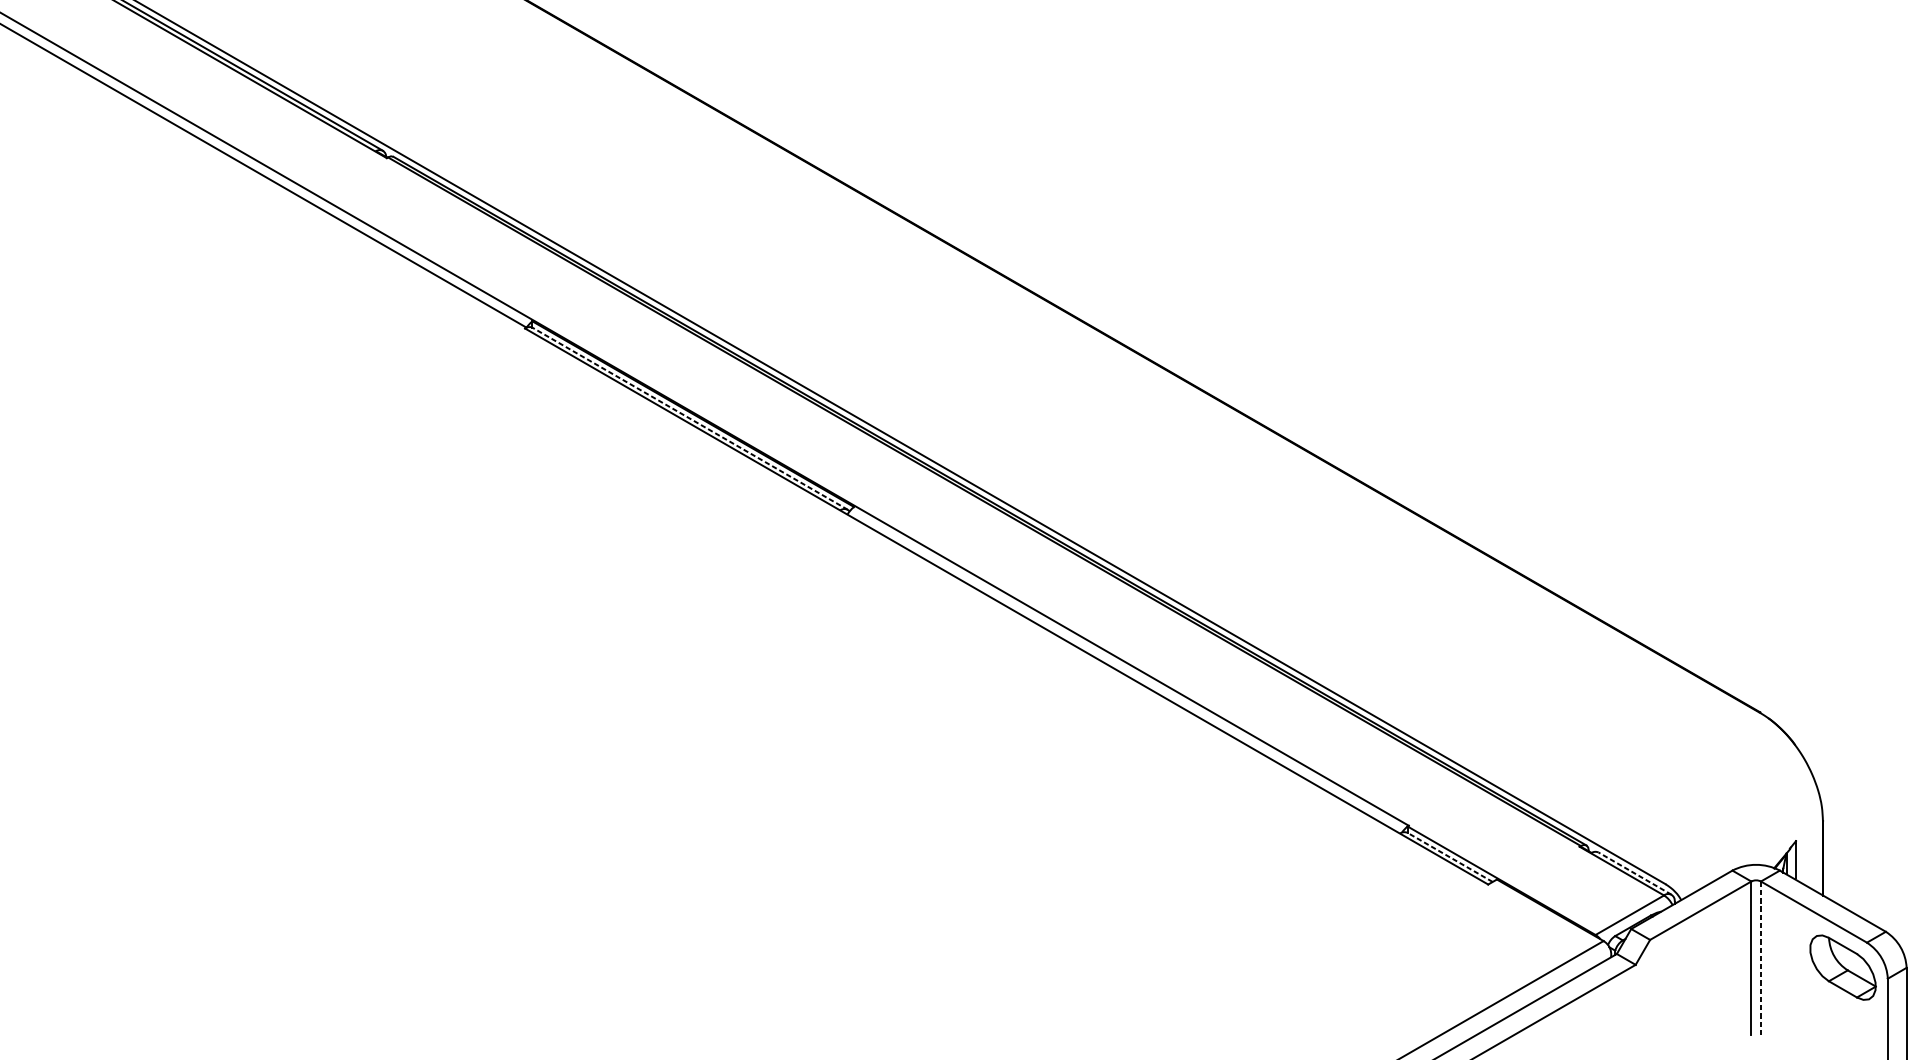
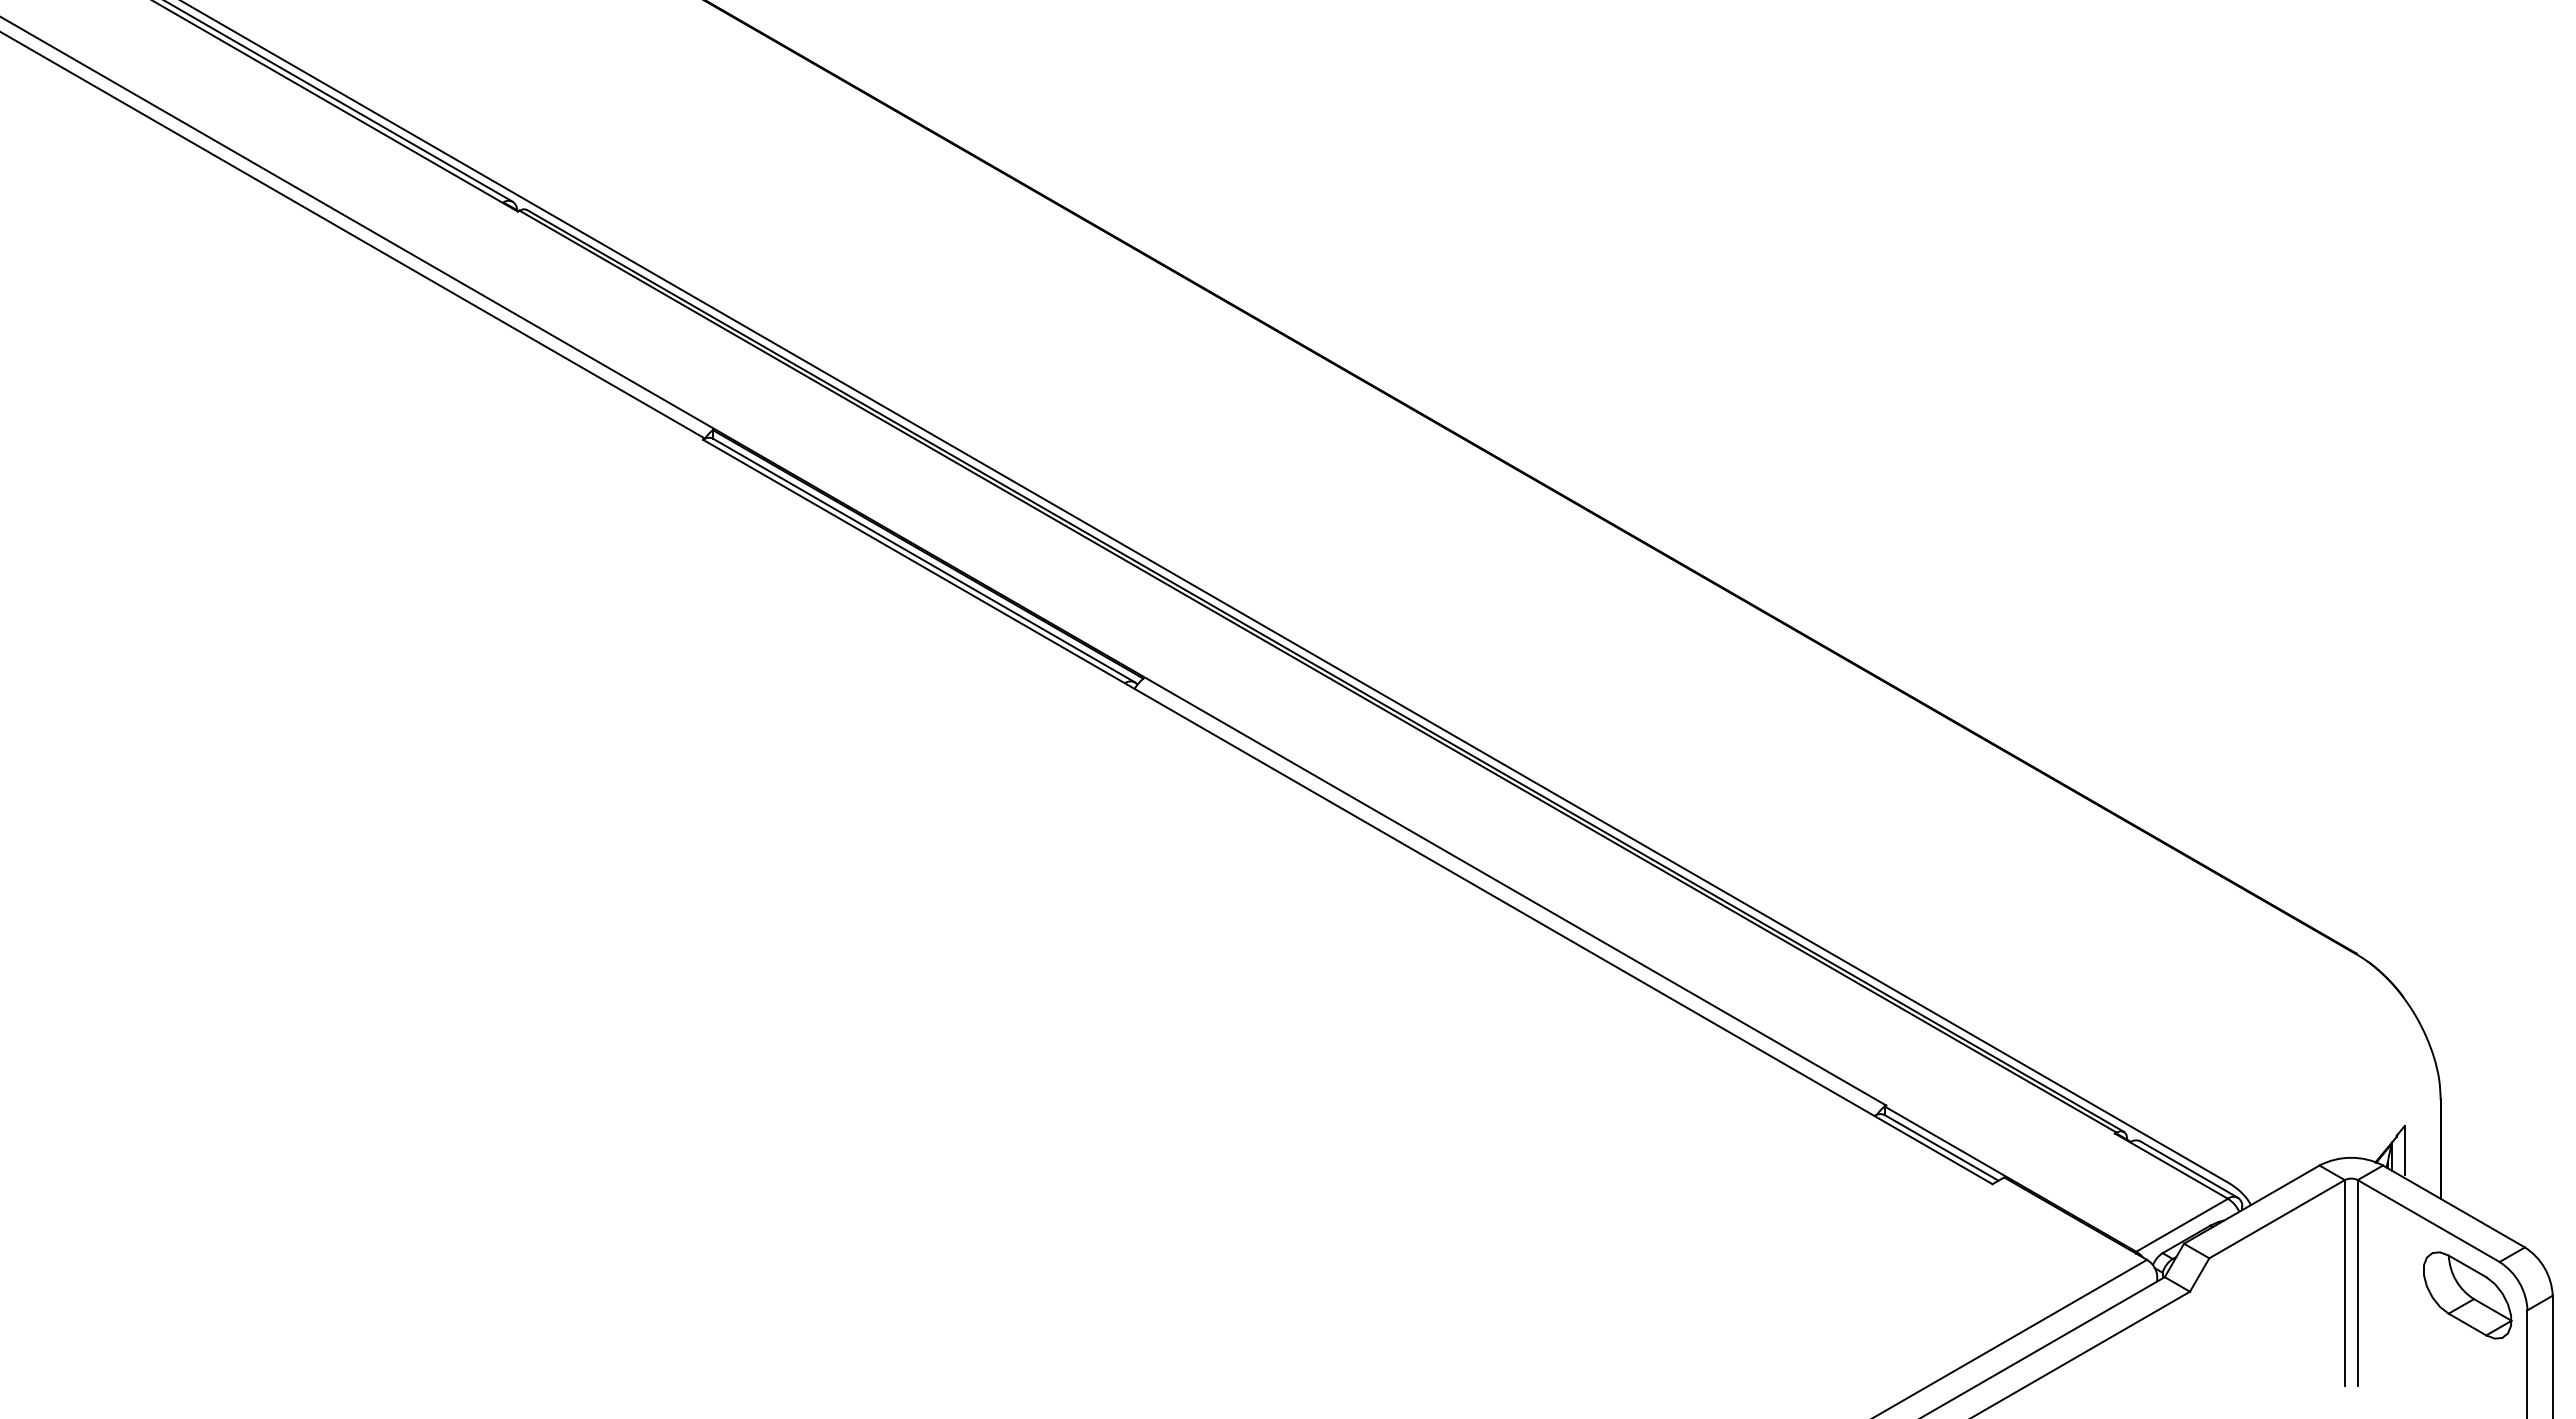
line: (690, 418) -> (924, 560), dashed -> solid
line: (1450, 857) -> (1941, 1147), dashed -> solid
line: (1634, 873) -> (2188, 1169), dashed -> solid
line: (1760, 957) -> (2357, 1282), dashed -> solid

